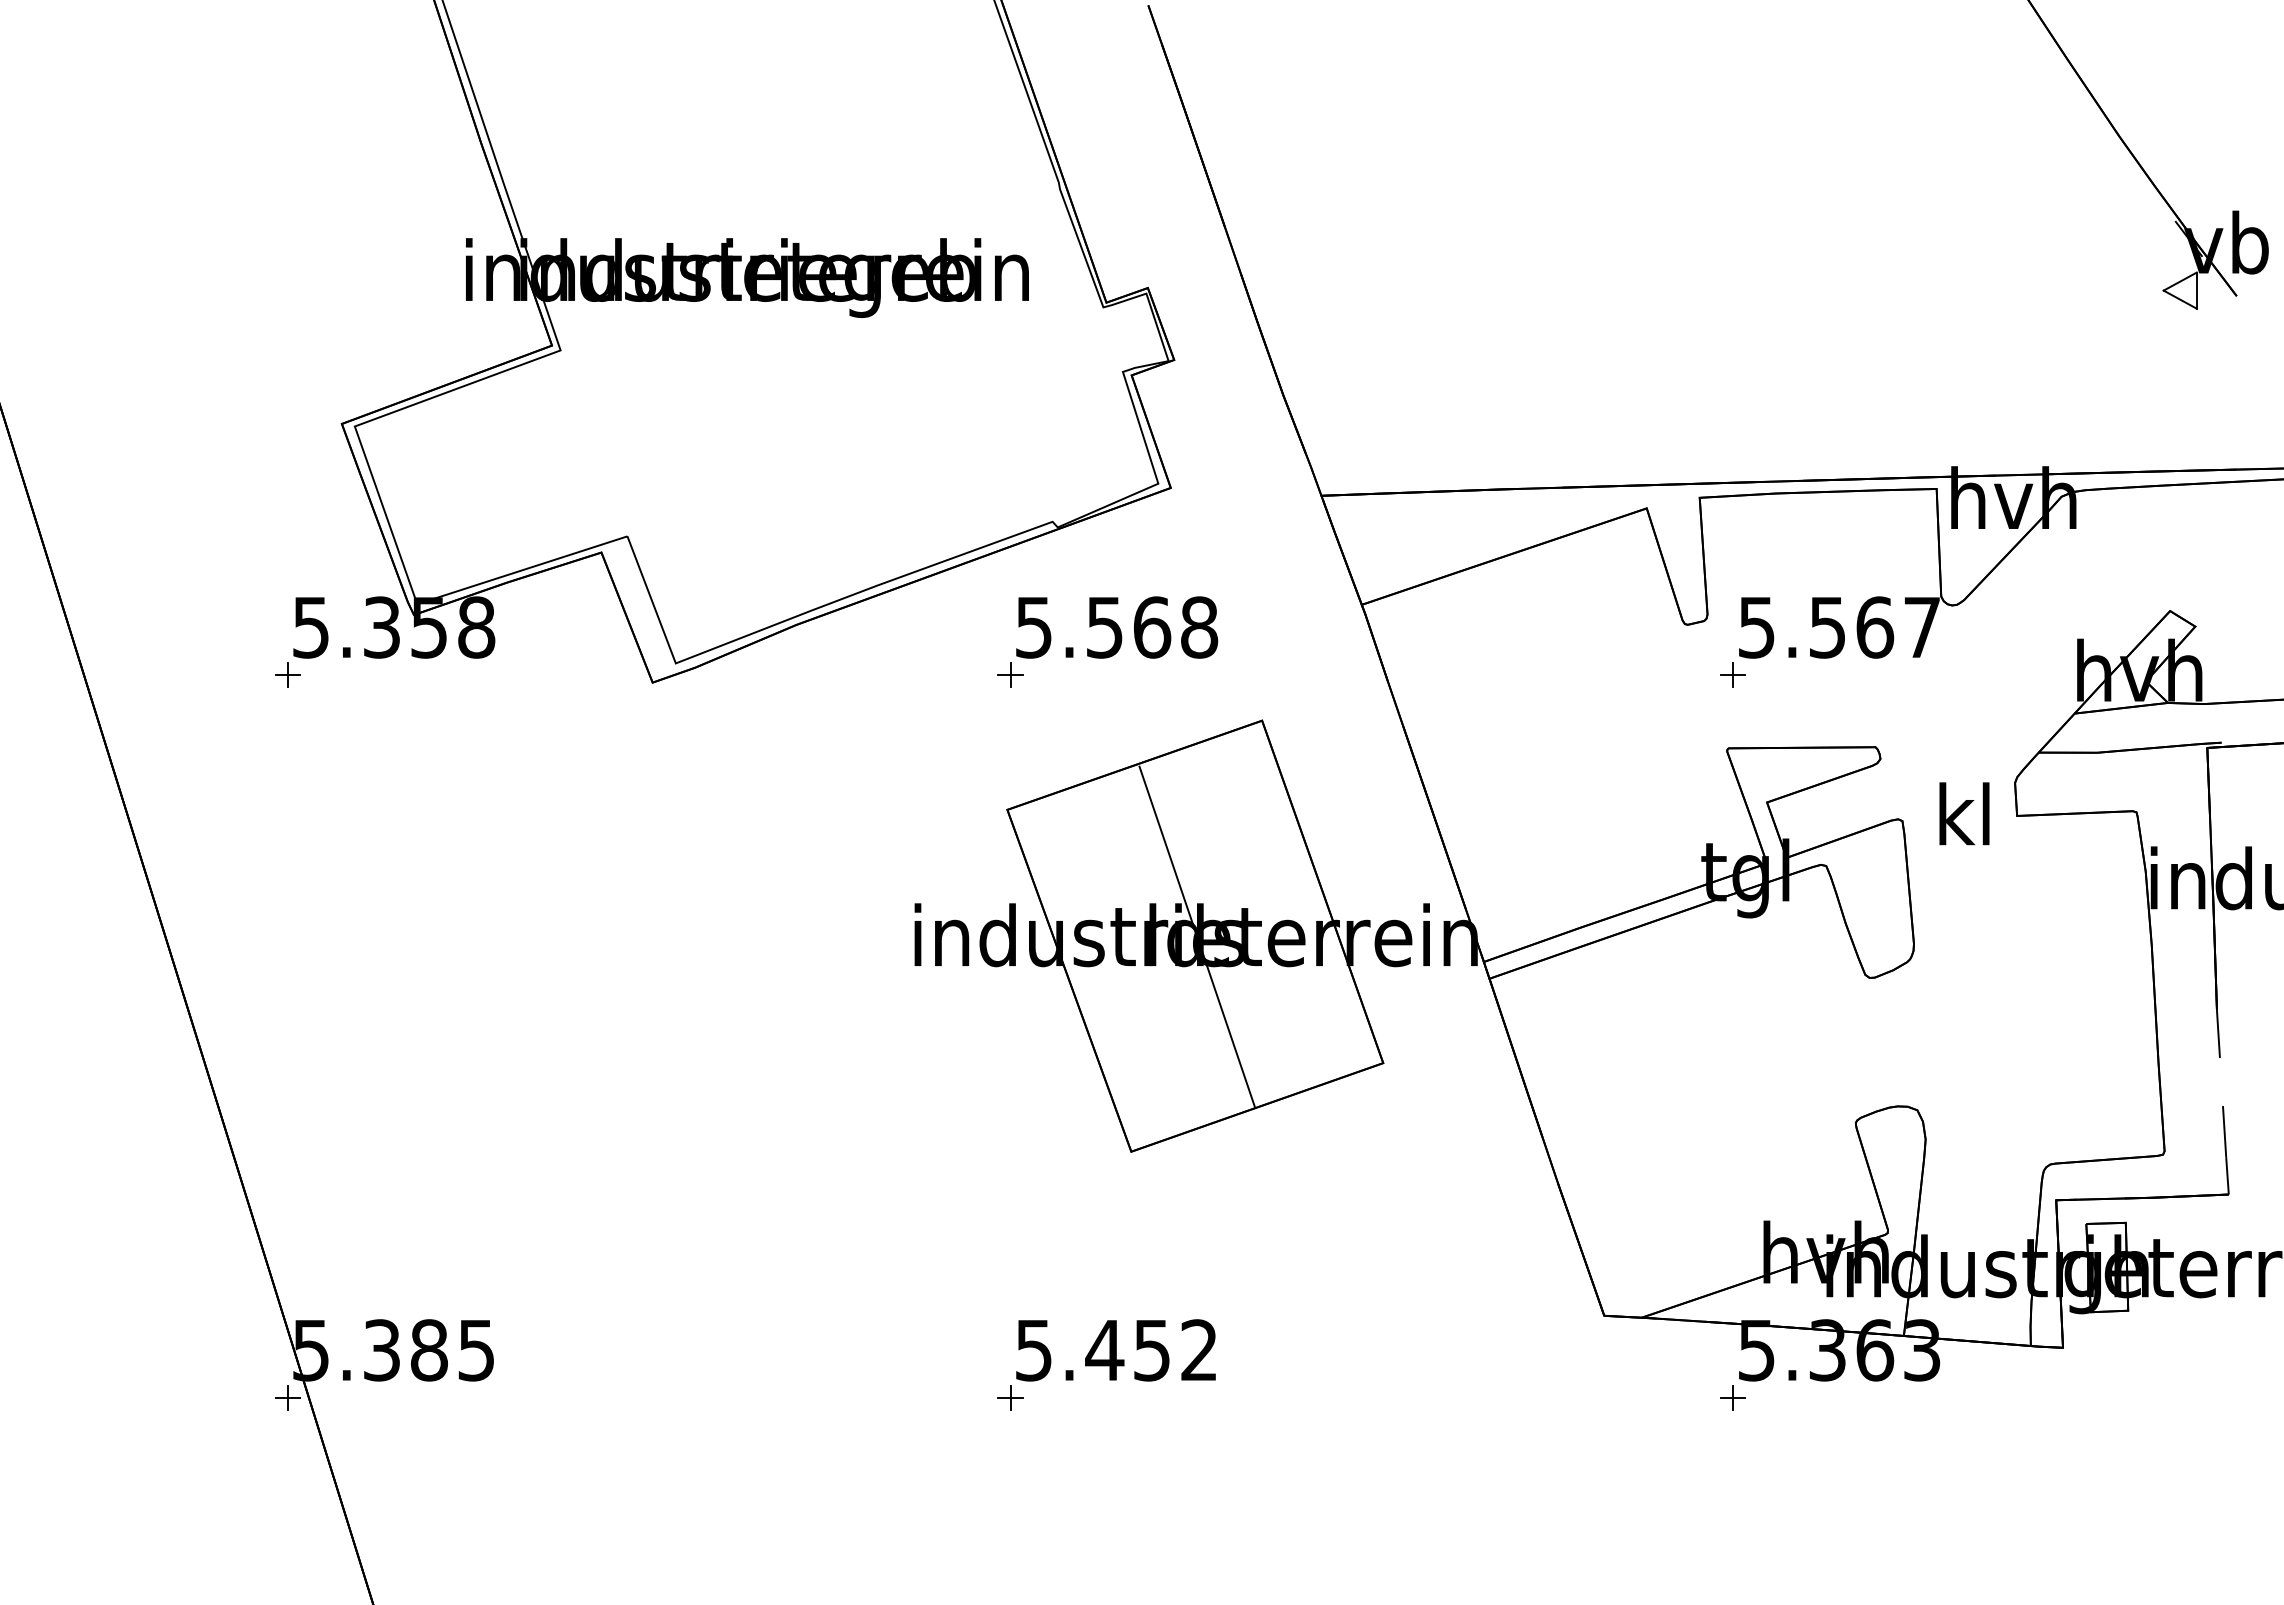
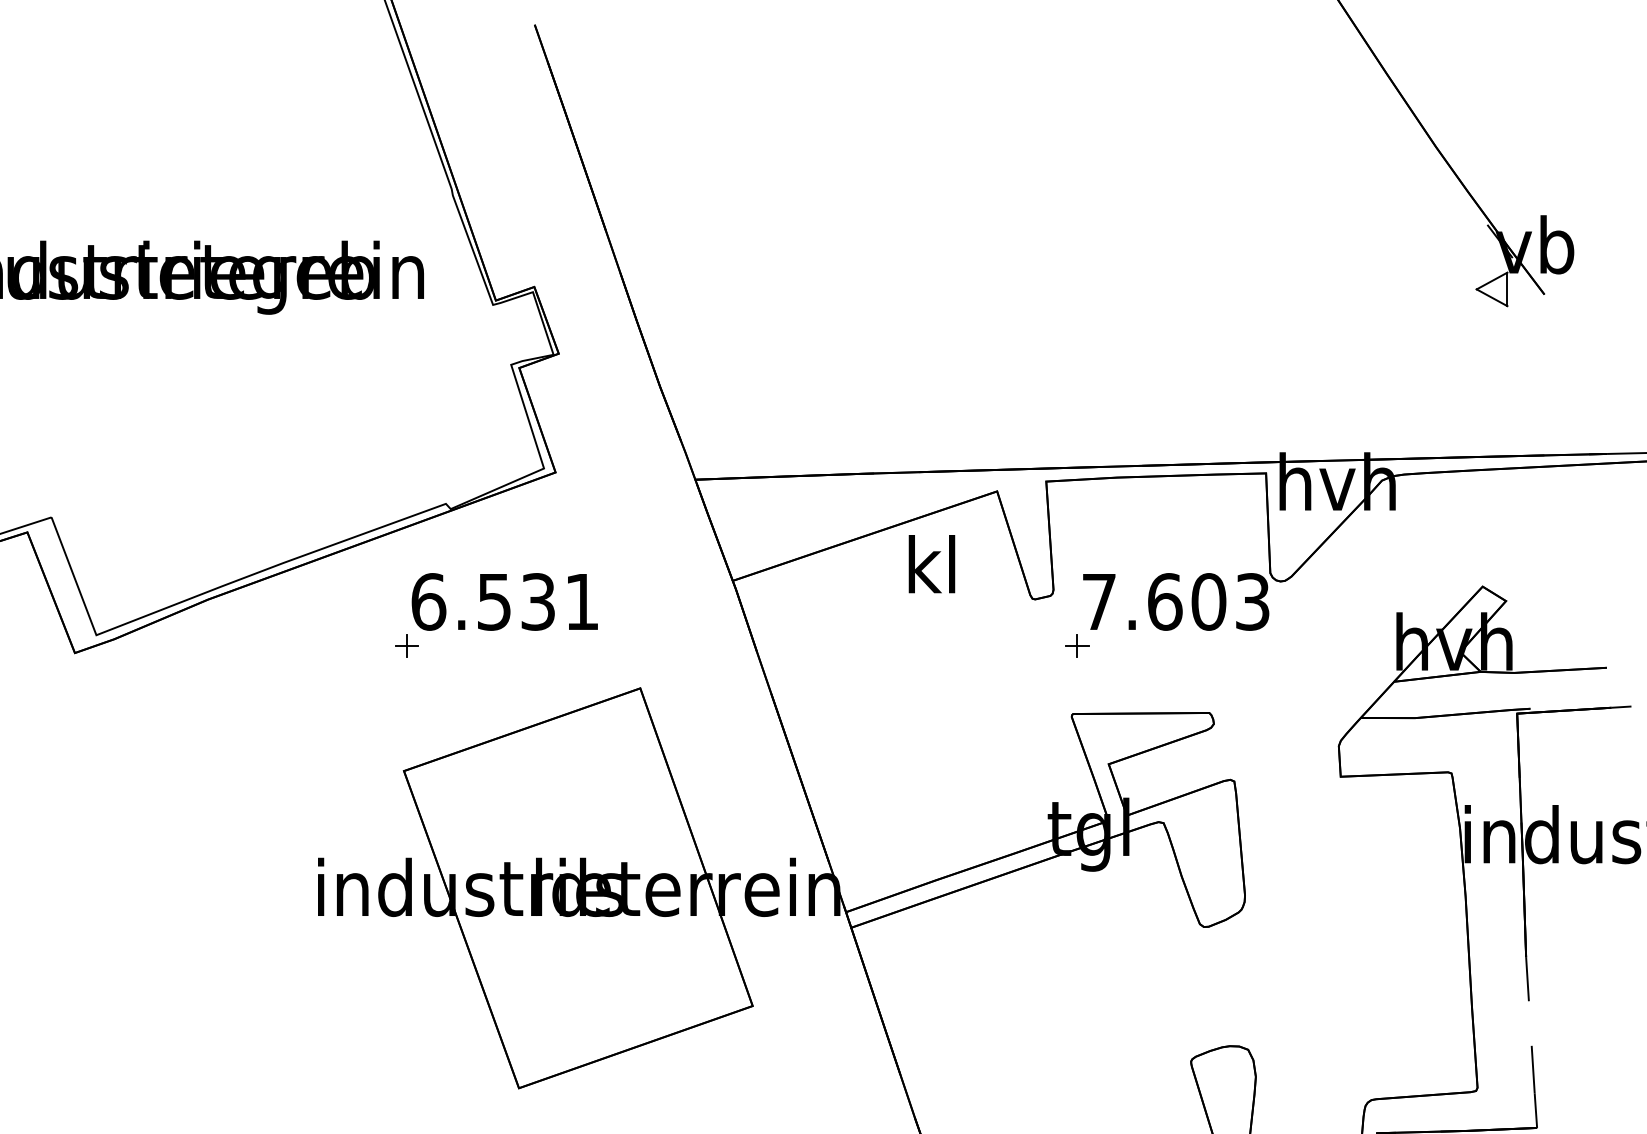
text: (1116, 627) -> (505, 601), 5.568 -> 6.531
text: (1839, 627) -> (1175, 601), 5.567 -> 7.603
text: (1964, 813) -> (931, 563), moved
line: (1197, 936) -> (580, 888), removed

